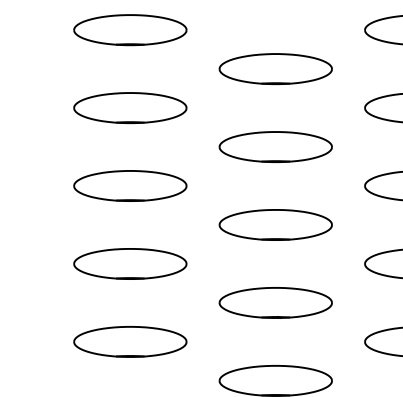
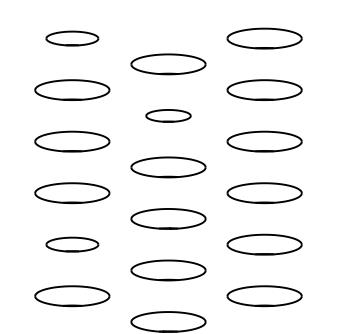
part: (130, 29) -> (72, 38), size x0.7
part: (275, 146) -> (168, 115), size x0.6
part: (130, 341) -> (72, 244), size x0.7

